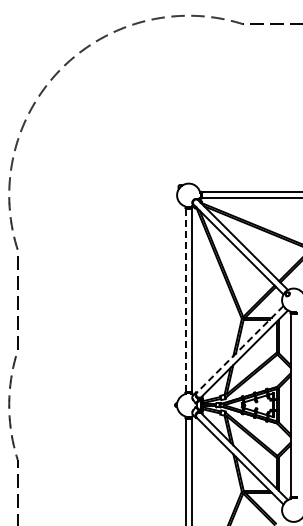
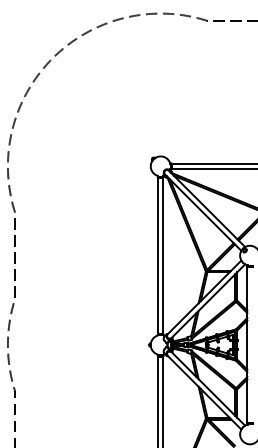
line: (185, 300) -> (157, 255), dashed -> solid
line: (239, 349) -> (203, 297), dashed -> solid

